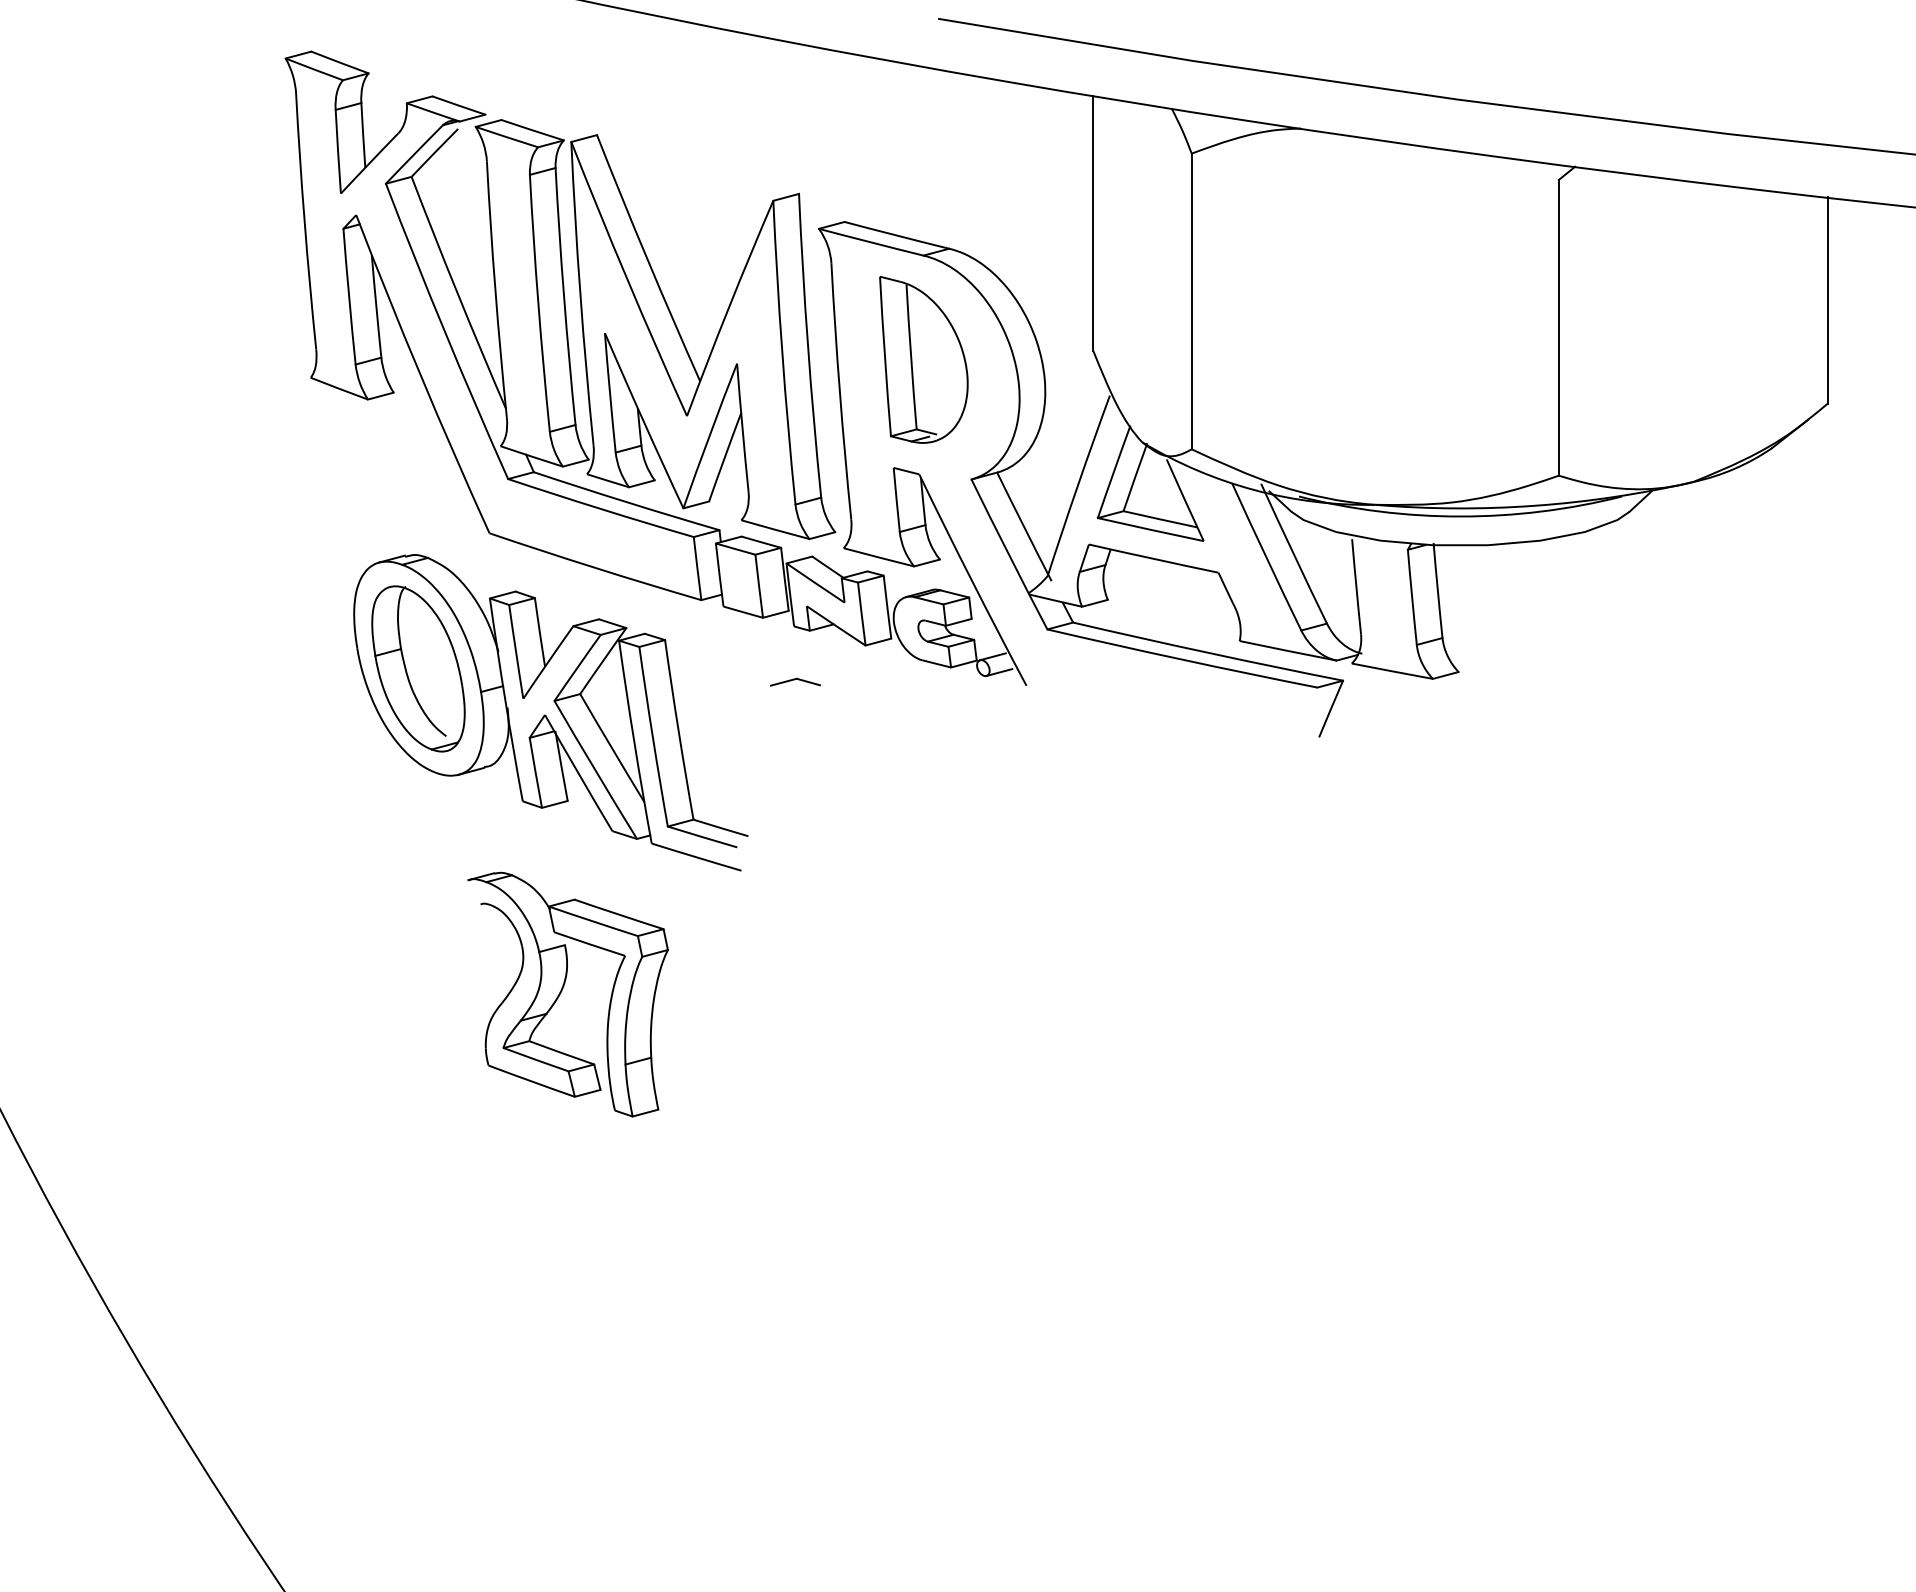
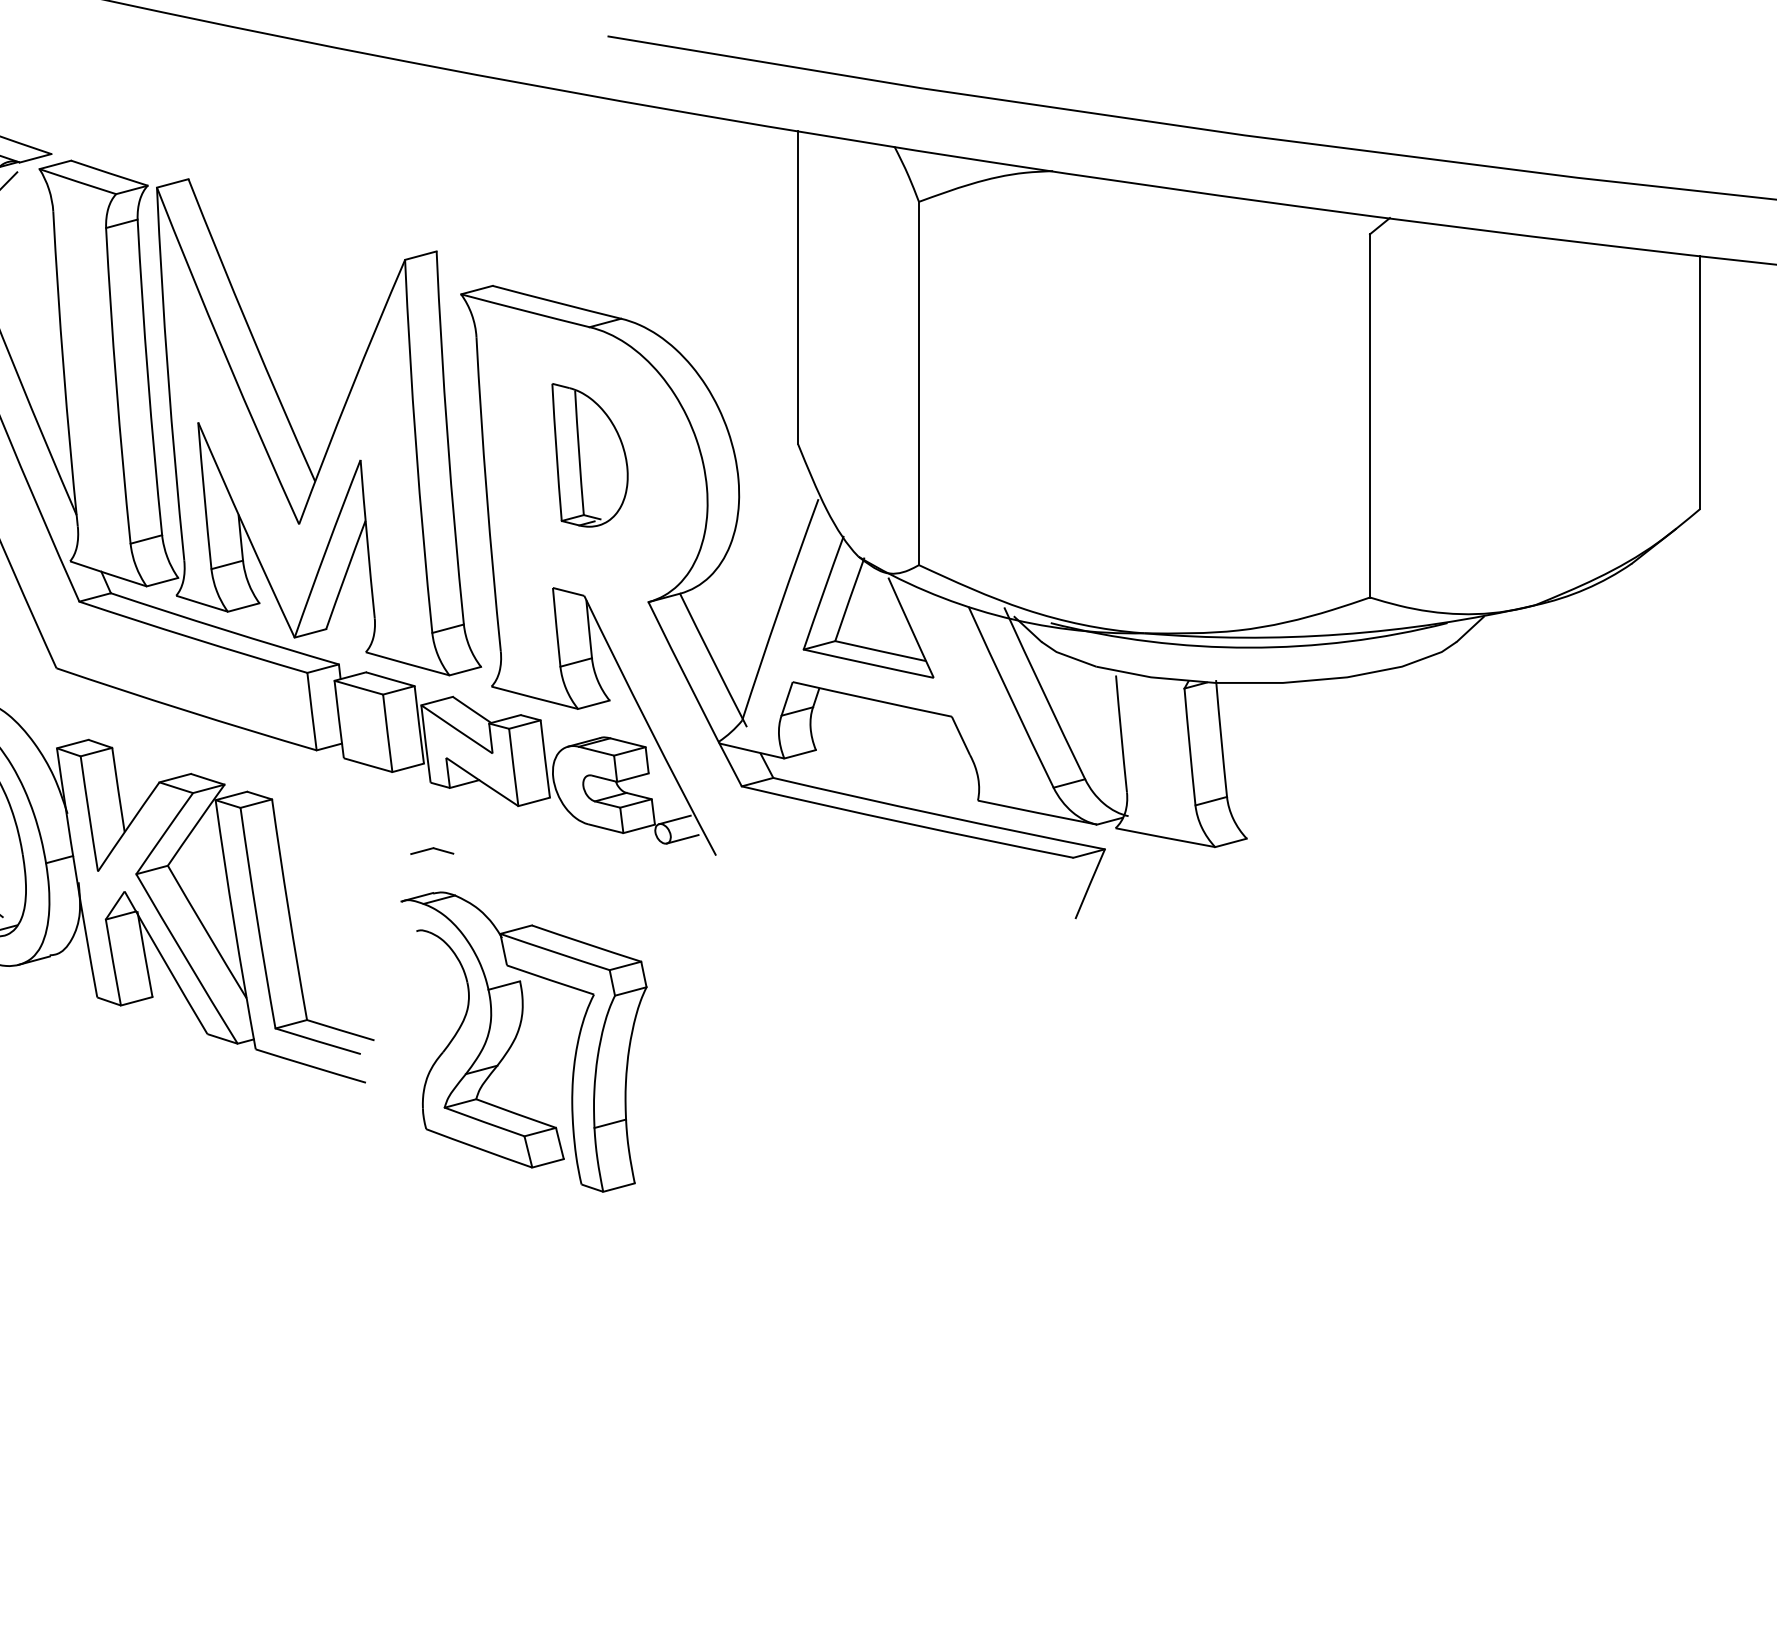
part: (923, 359) -> (589, 454), size x0.7
part: (795, 681) -> (432, 850), size x0.7
part: (567, 994) -> (523, 1041), moved

